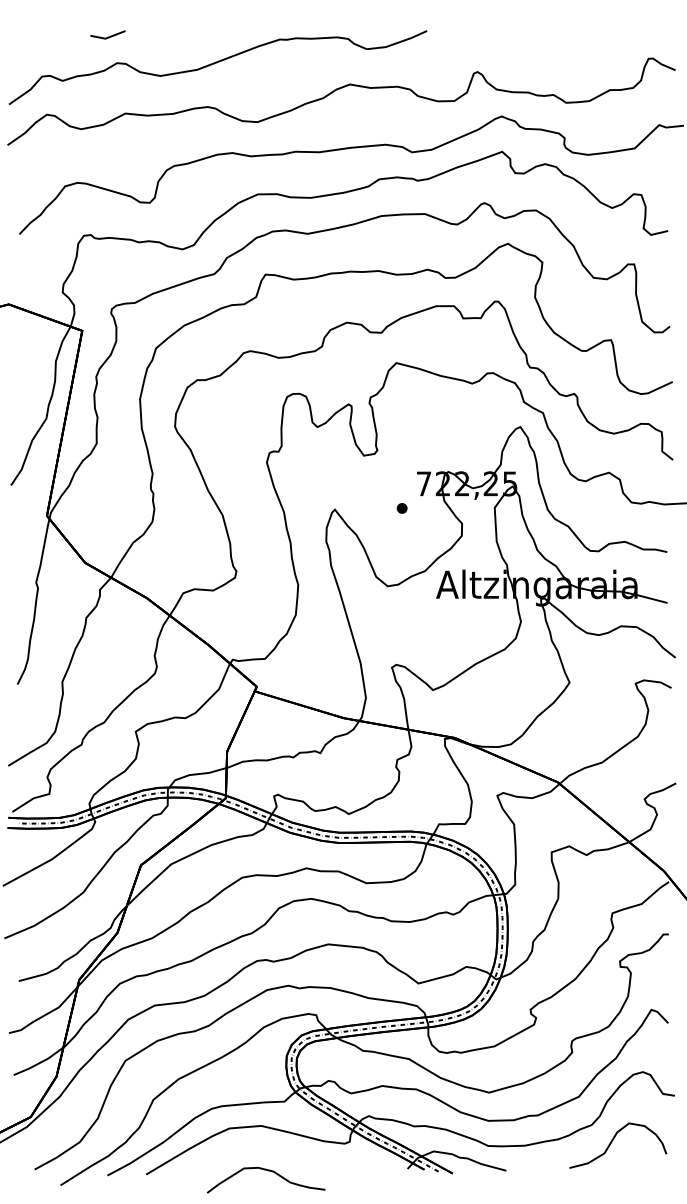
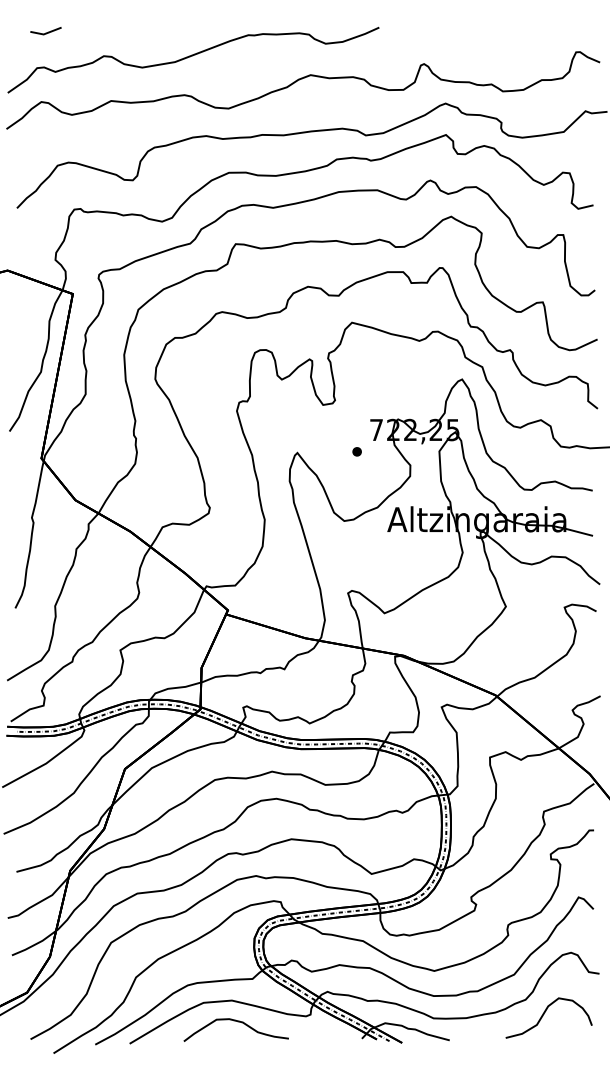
line: (108, 36) -> (46, 32), moved
curve: (268, 1171) -> (238, 1022), moved

